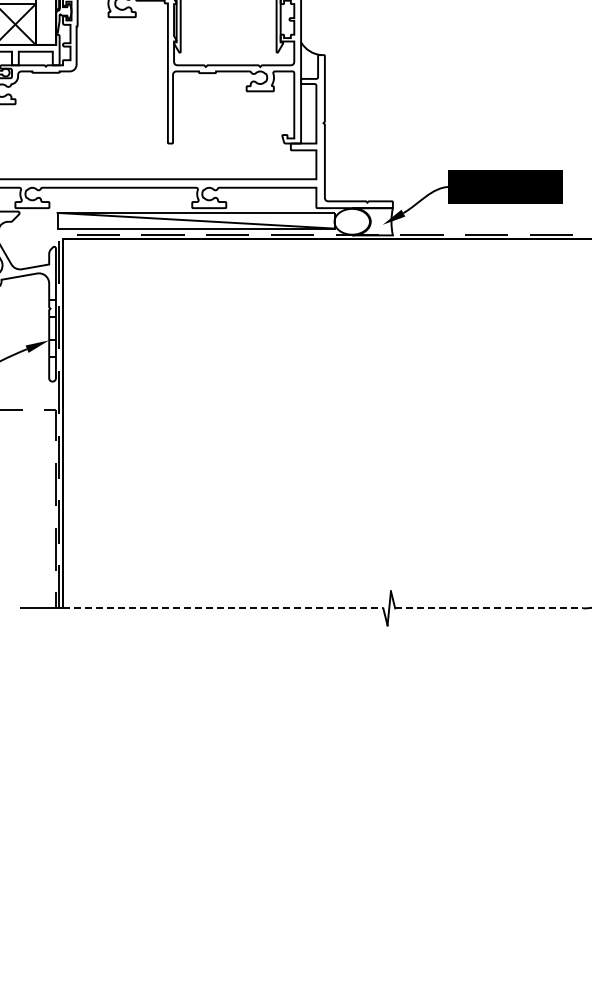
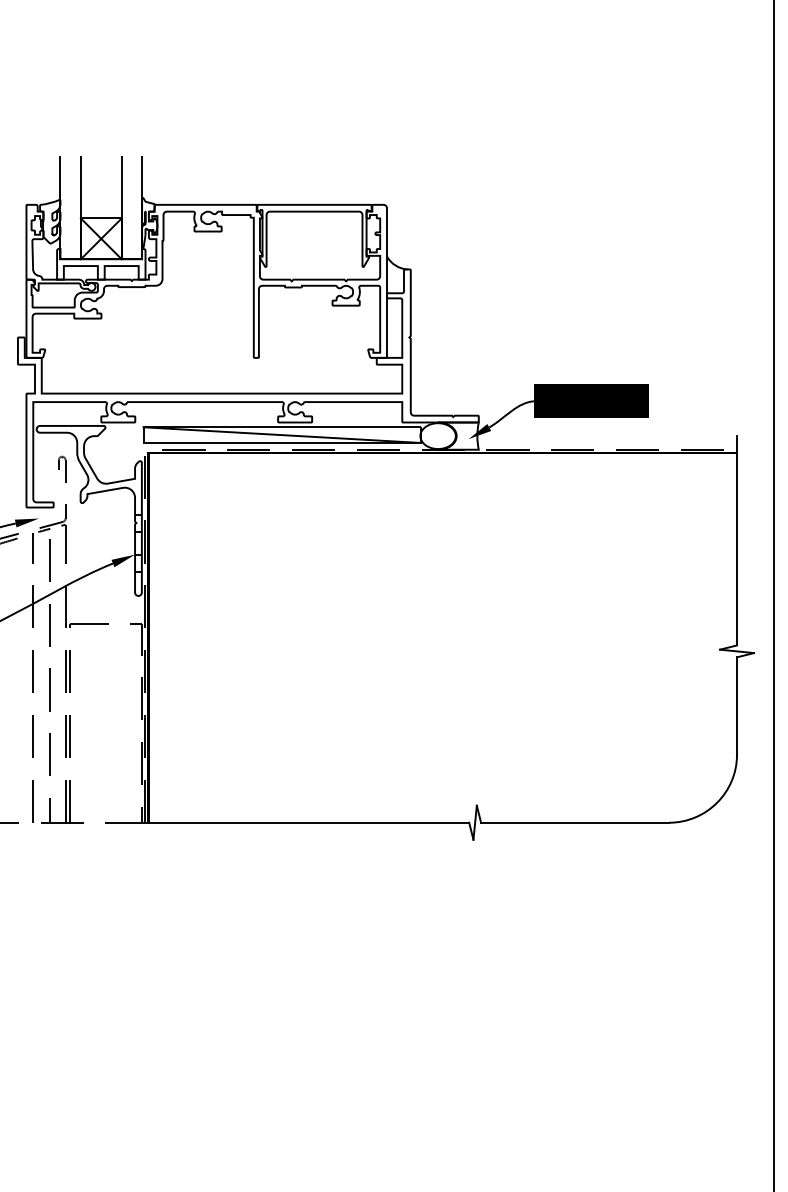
line: (223, 608) -> (309, 822), dashed -> solid
line: (489, 608) -> (575, 822), dashed -> solid

